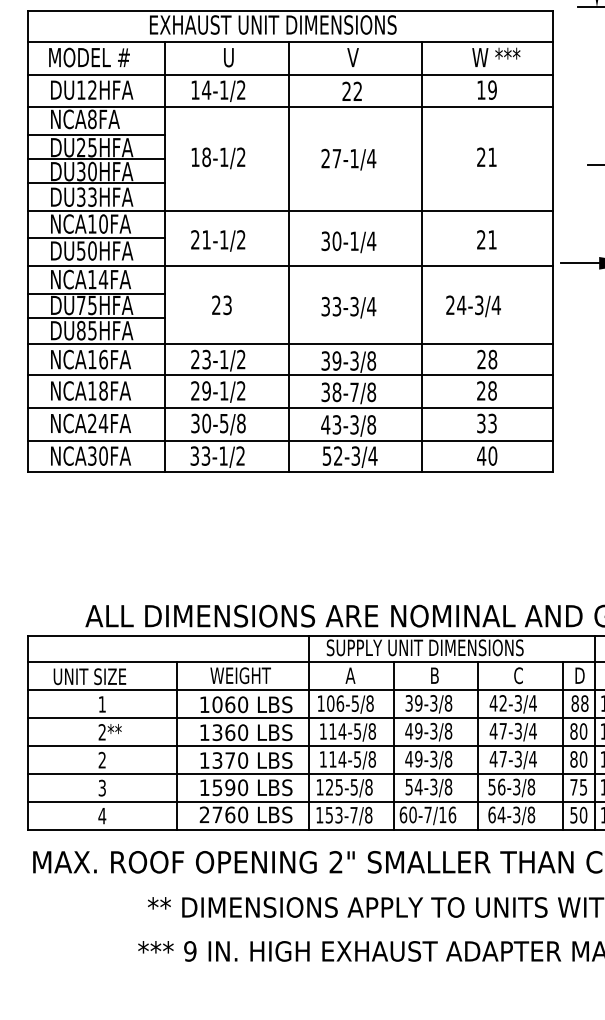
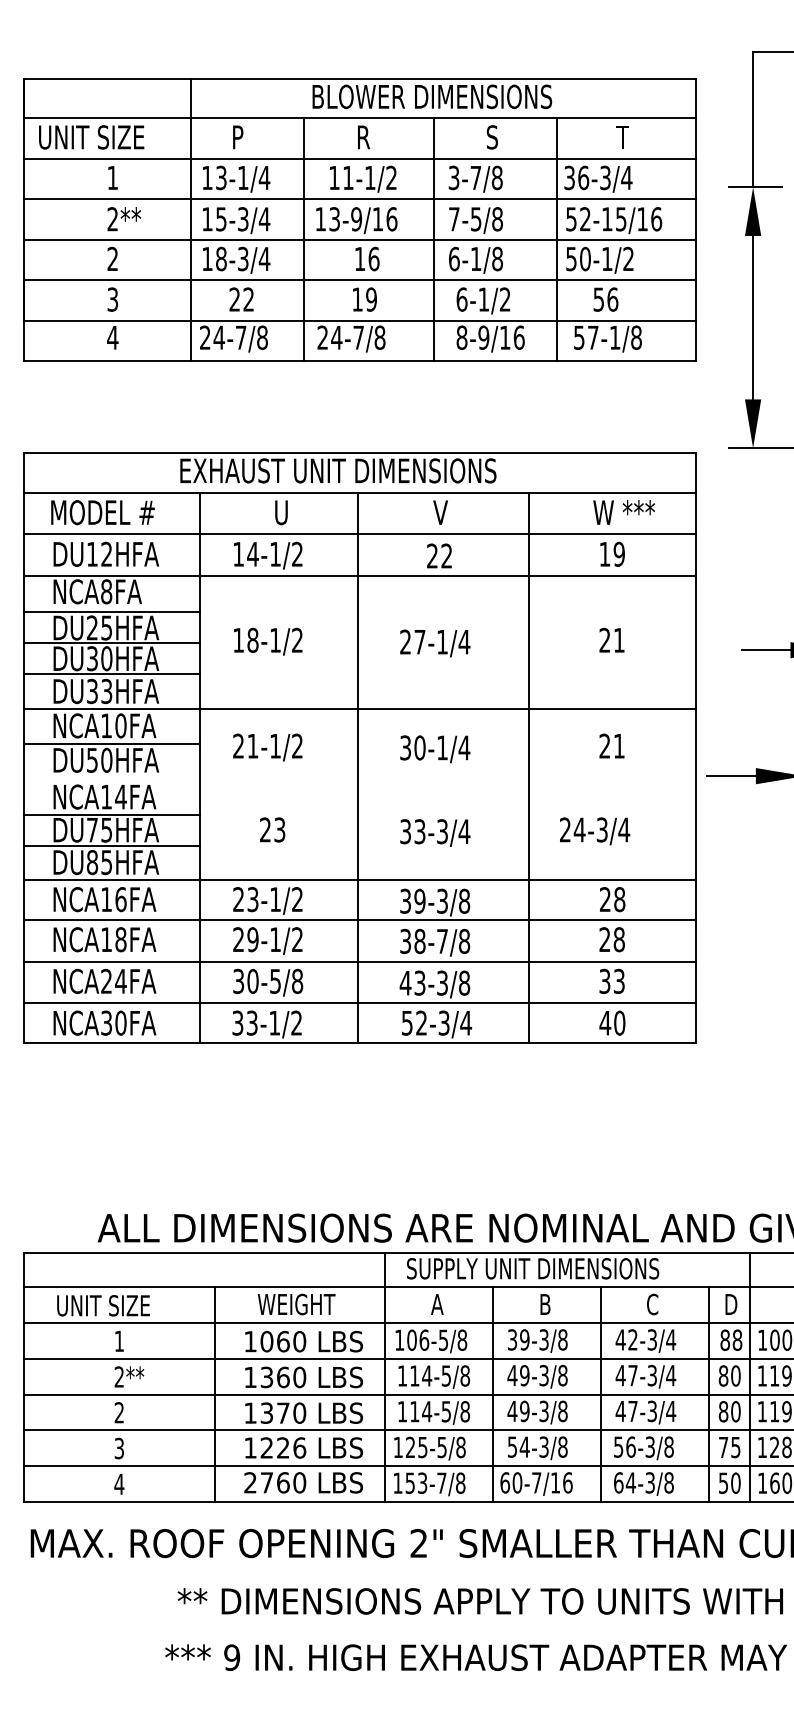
line: (289, 265) -> (359, 779), removed
text: (230, 787) -> (283, 1447), 1590 -> 1226

